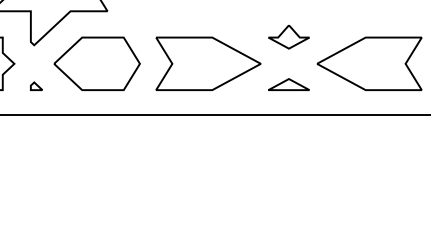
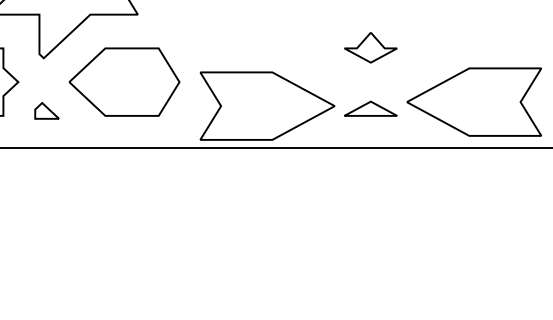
part: (208, 63) -> (267, 105), moved
part: (368, 63) -> (473, 101), moved
part: (36, 85) -> (46, 110), size x1.6

